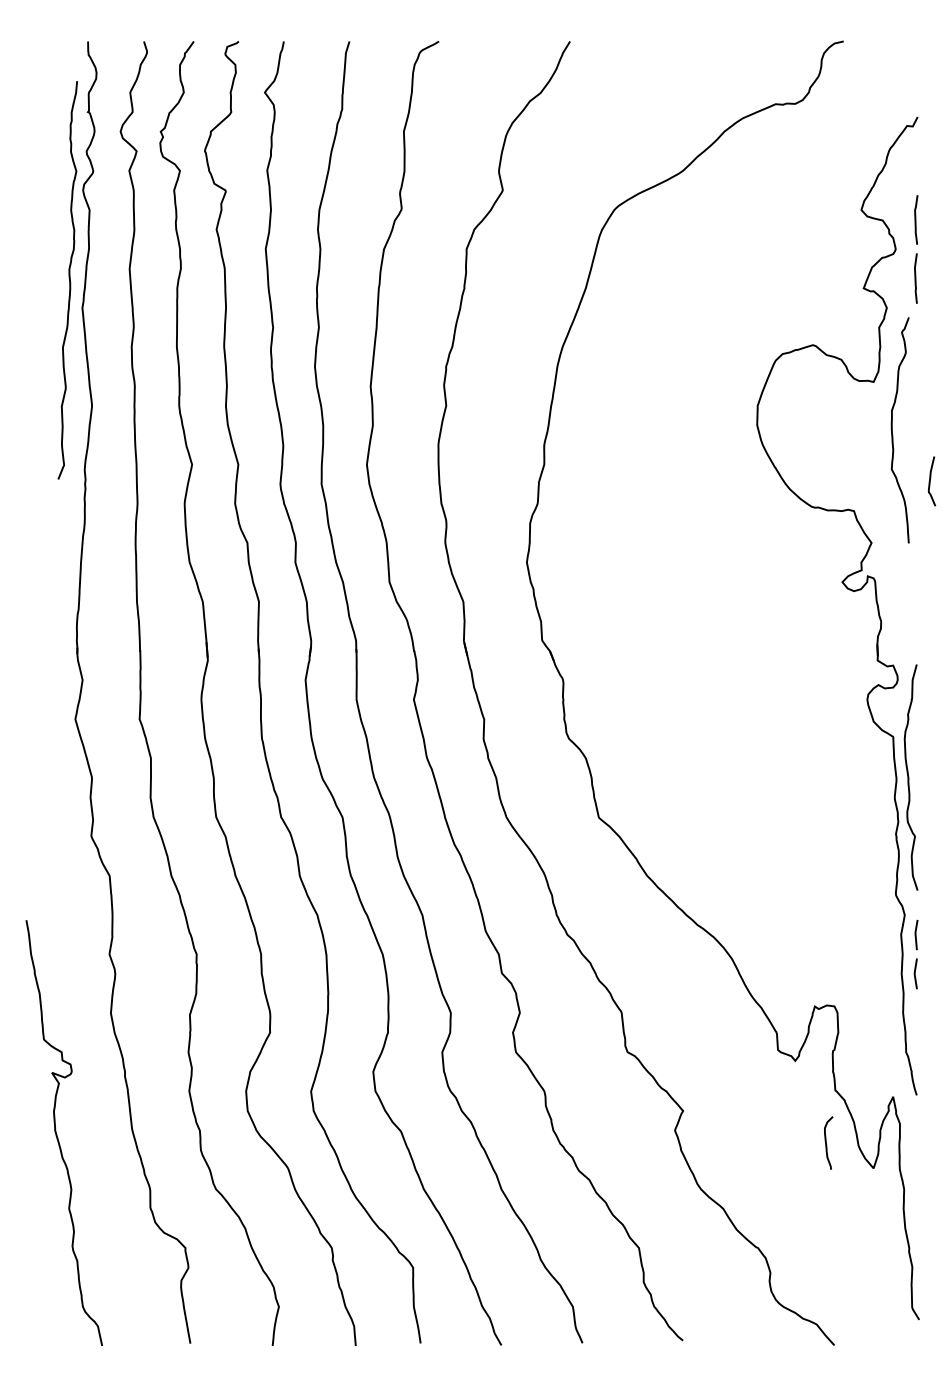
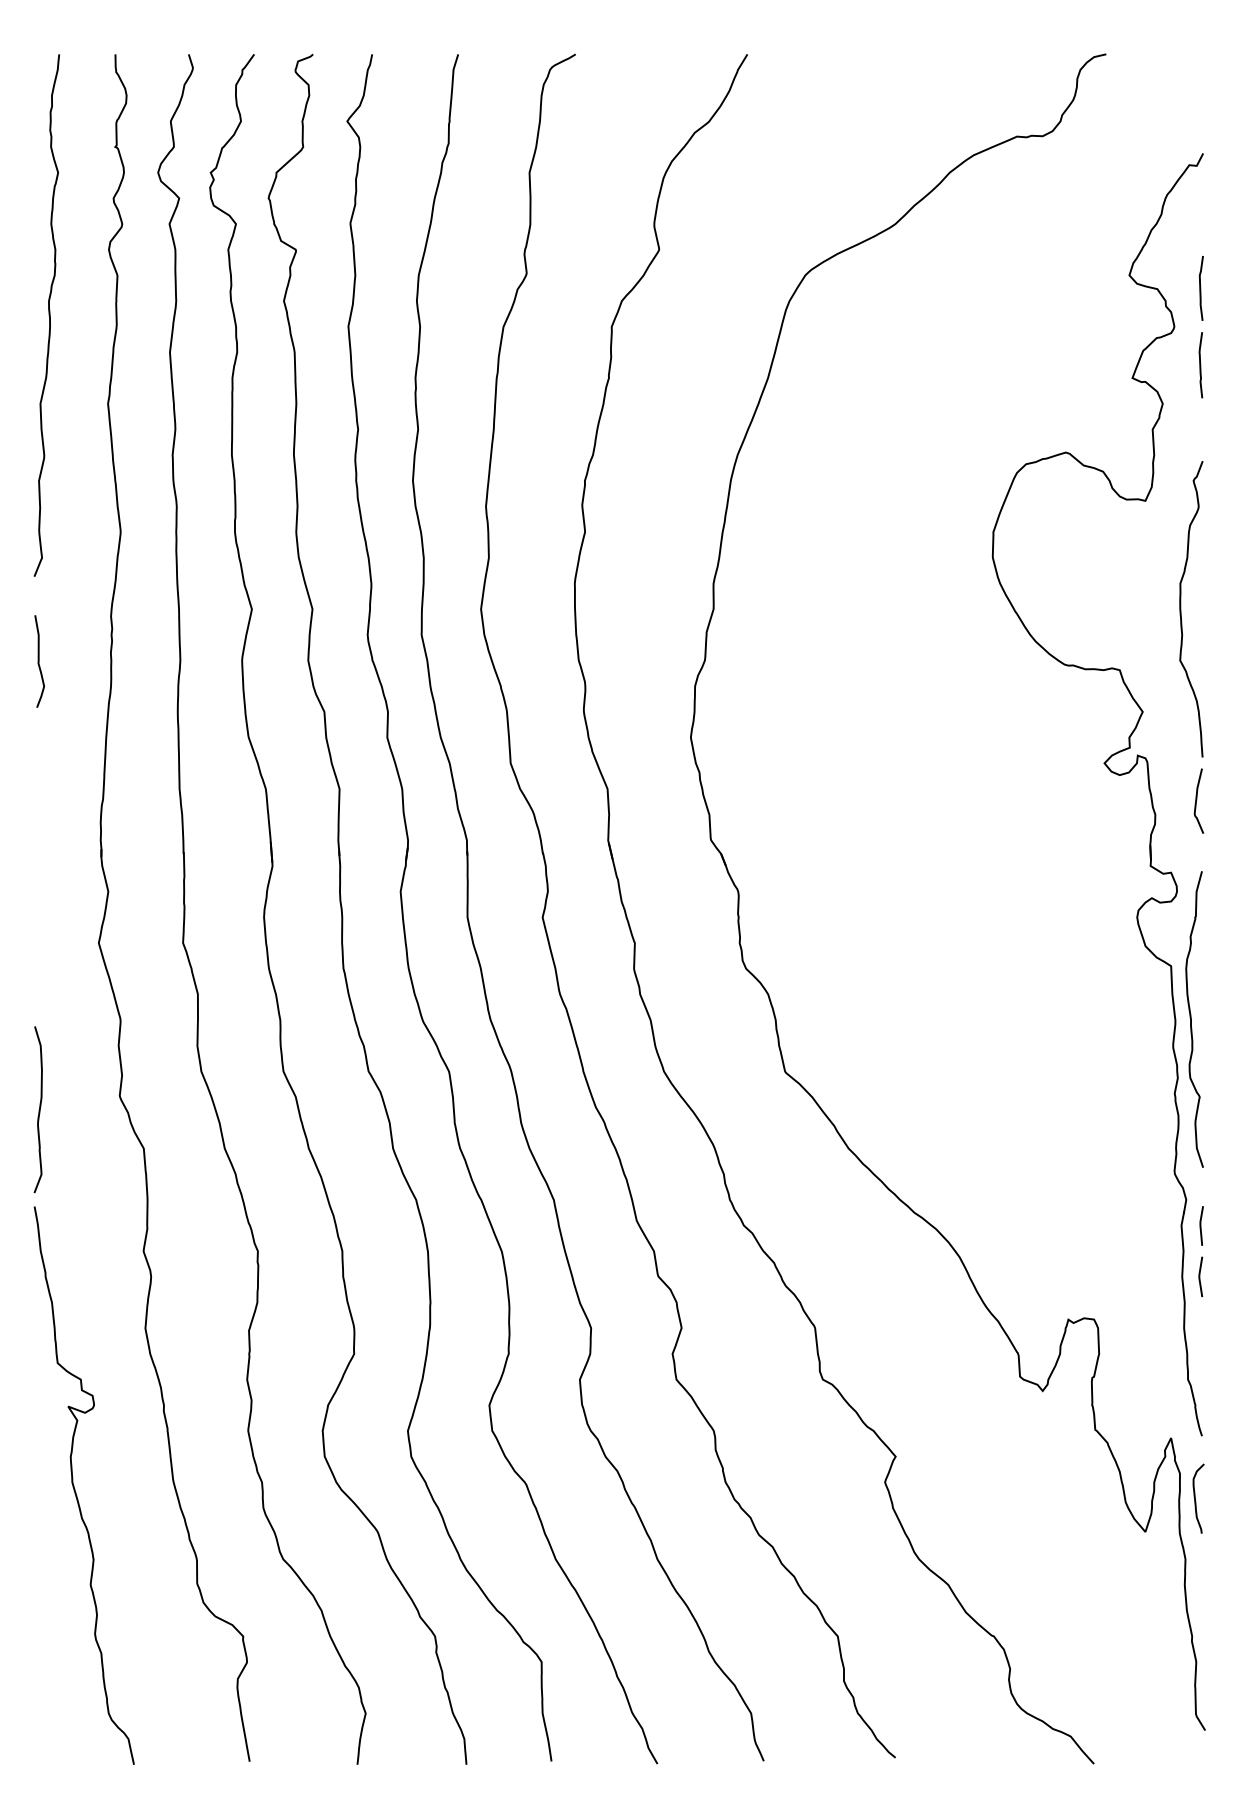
curve: (69, 280) -> (48, 315), moved
curve: (892, 430) -> (1181, 609), moved
curve: (930, 480) -> (1197, 800), moved
curve: (30, 504) -> (39, 661), added
curve: (29, 846) -> (38, 1110), added
curve: (826, 1142) -> (1195, 1498), moved

